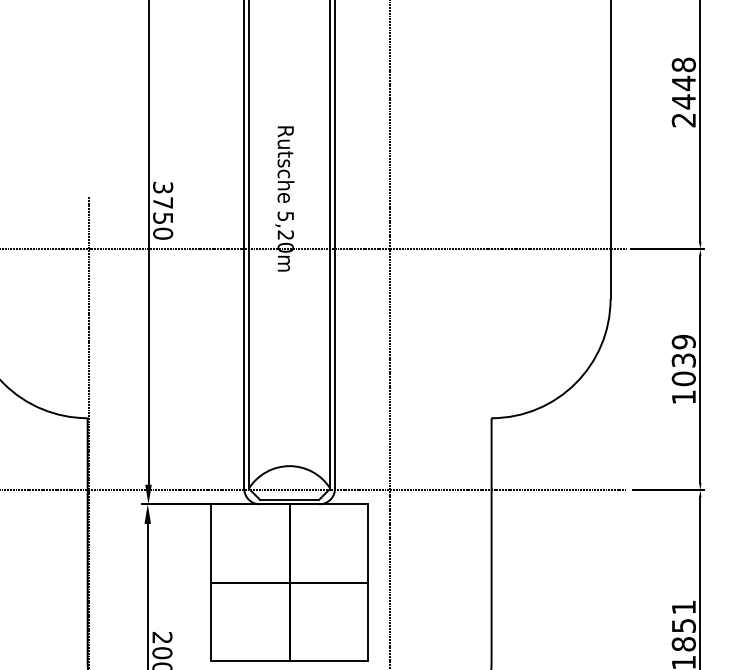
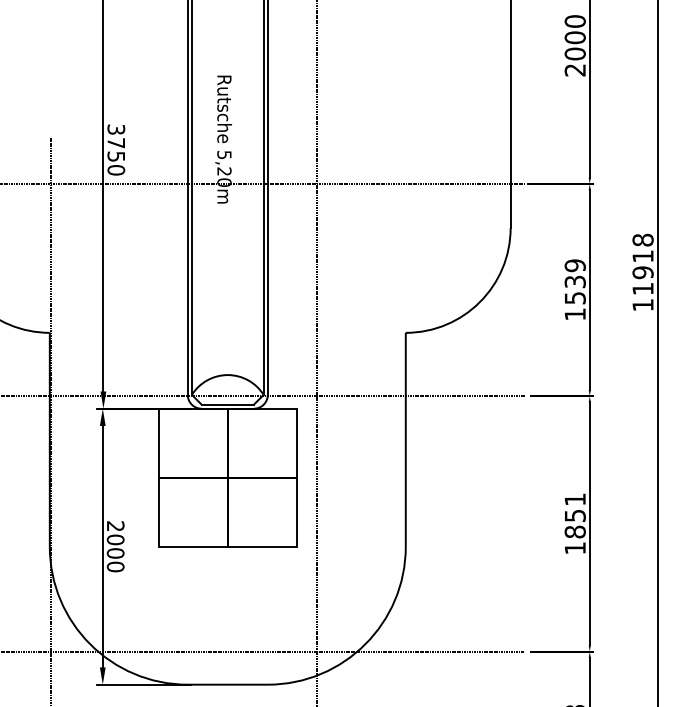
text: (683, 83) -> (574, 37), 2448 -> 2000
text: (683, 378) -> (574, 297), 1039 -> 1539

